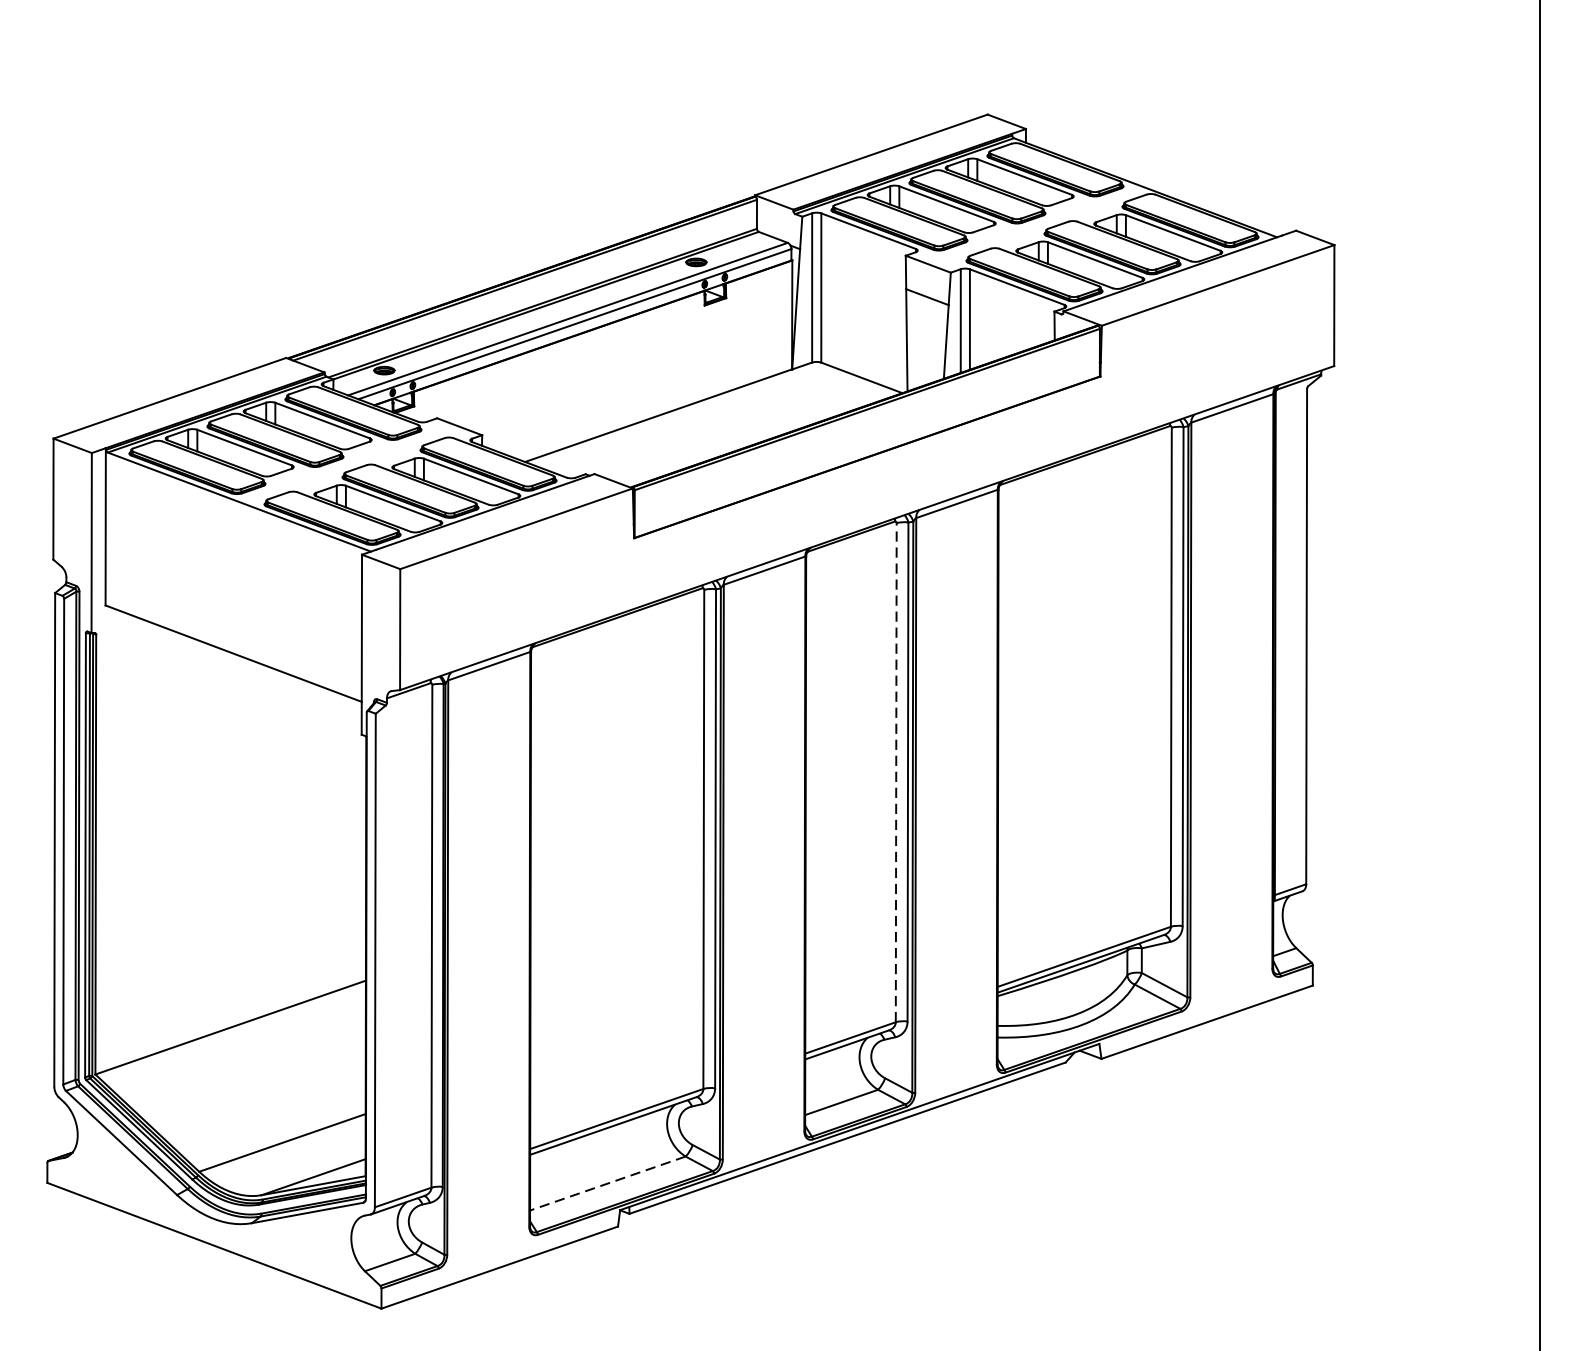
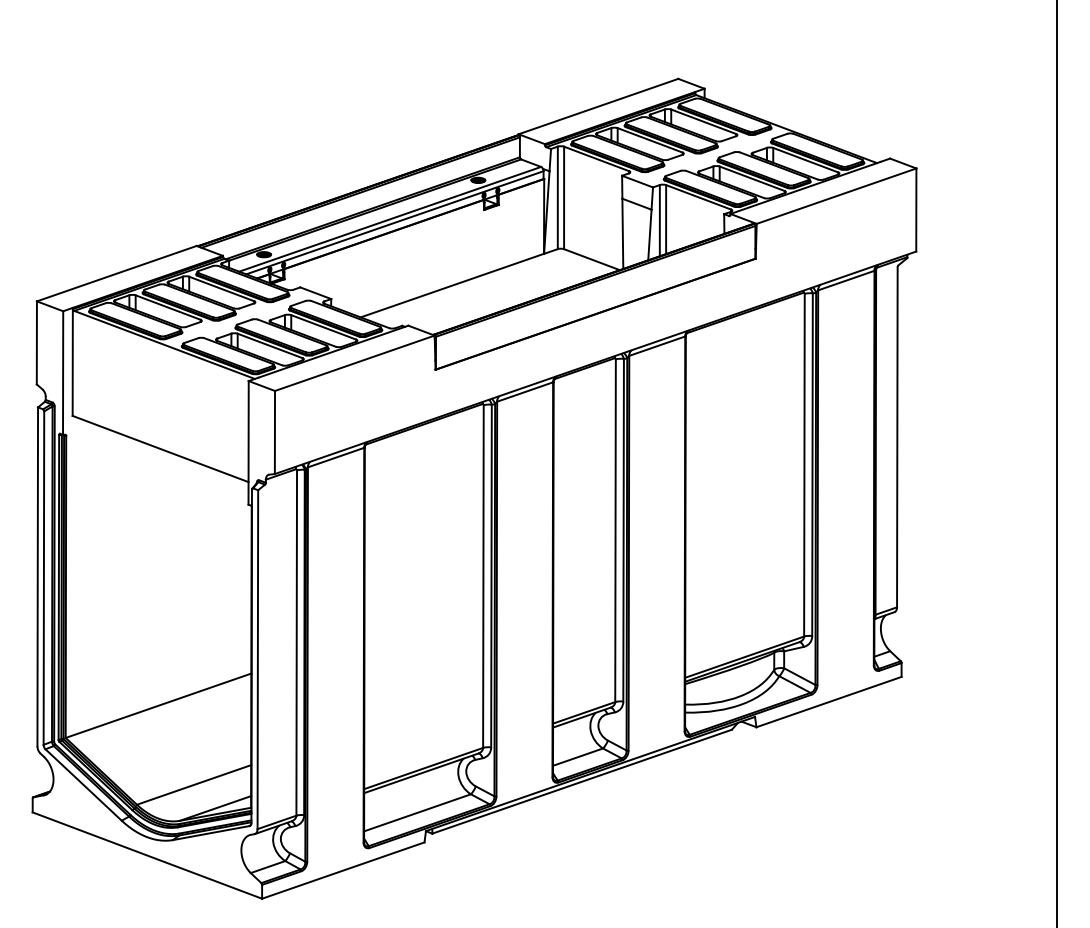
line: (896, 772) -> (615, 530), dashed -> solid
line: (607, 1183) -> (417, 812), dashed -> solid

